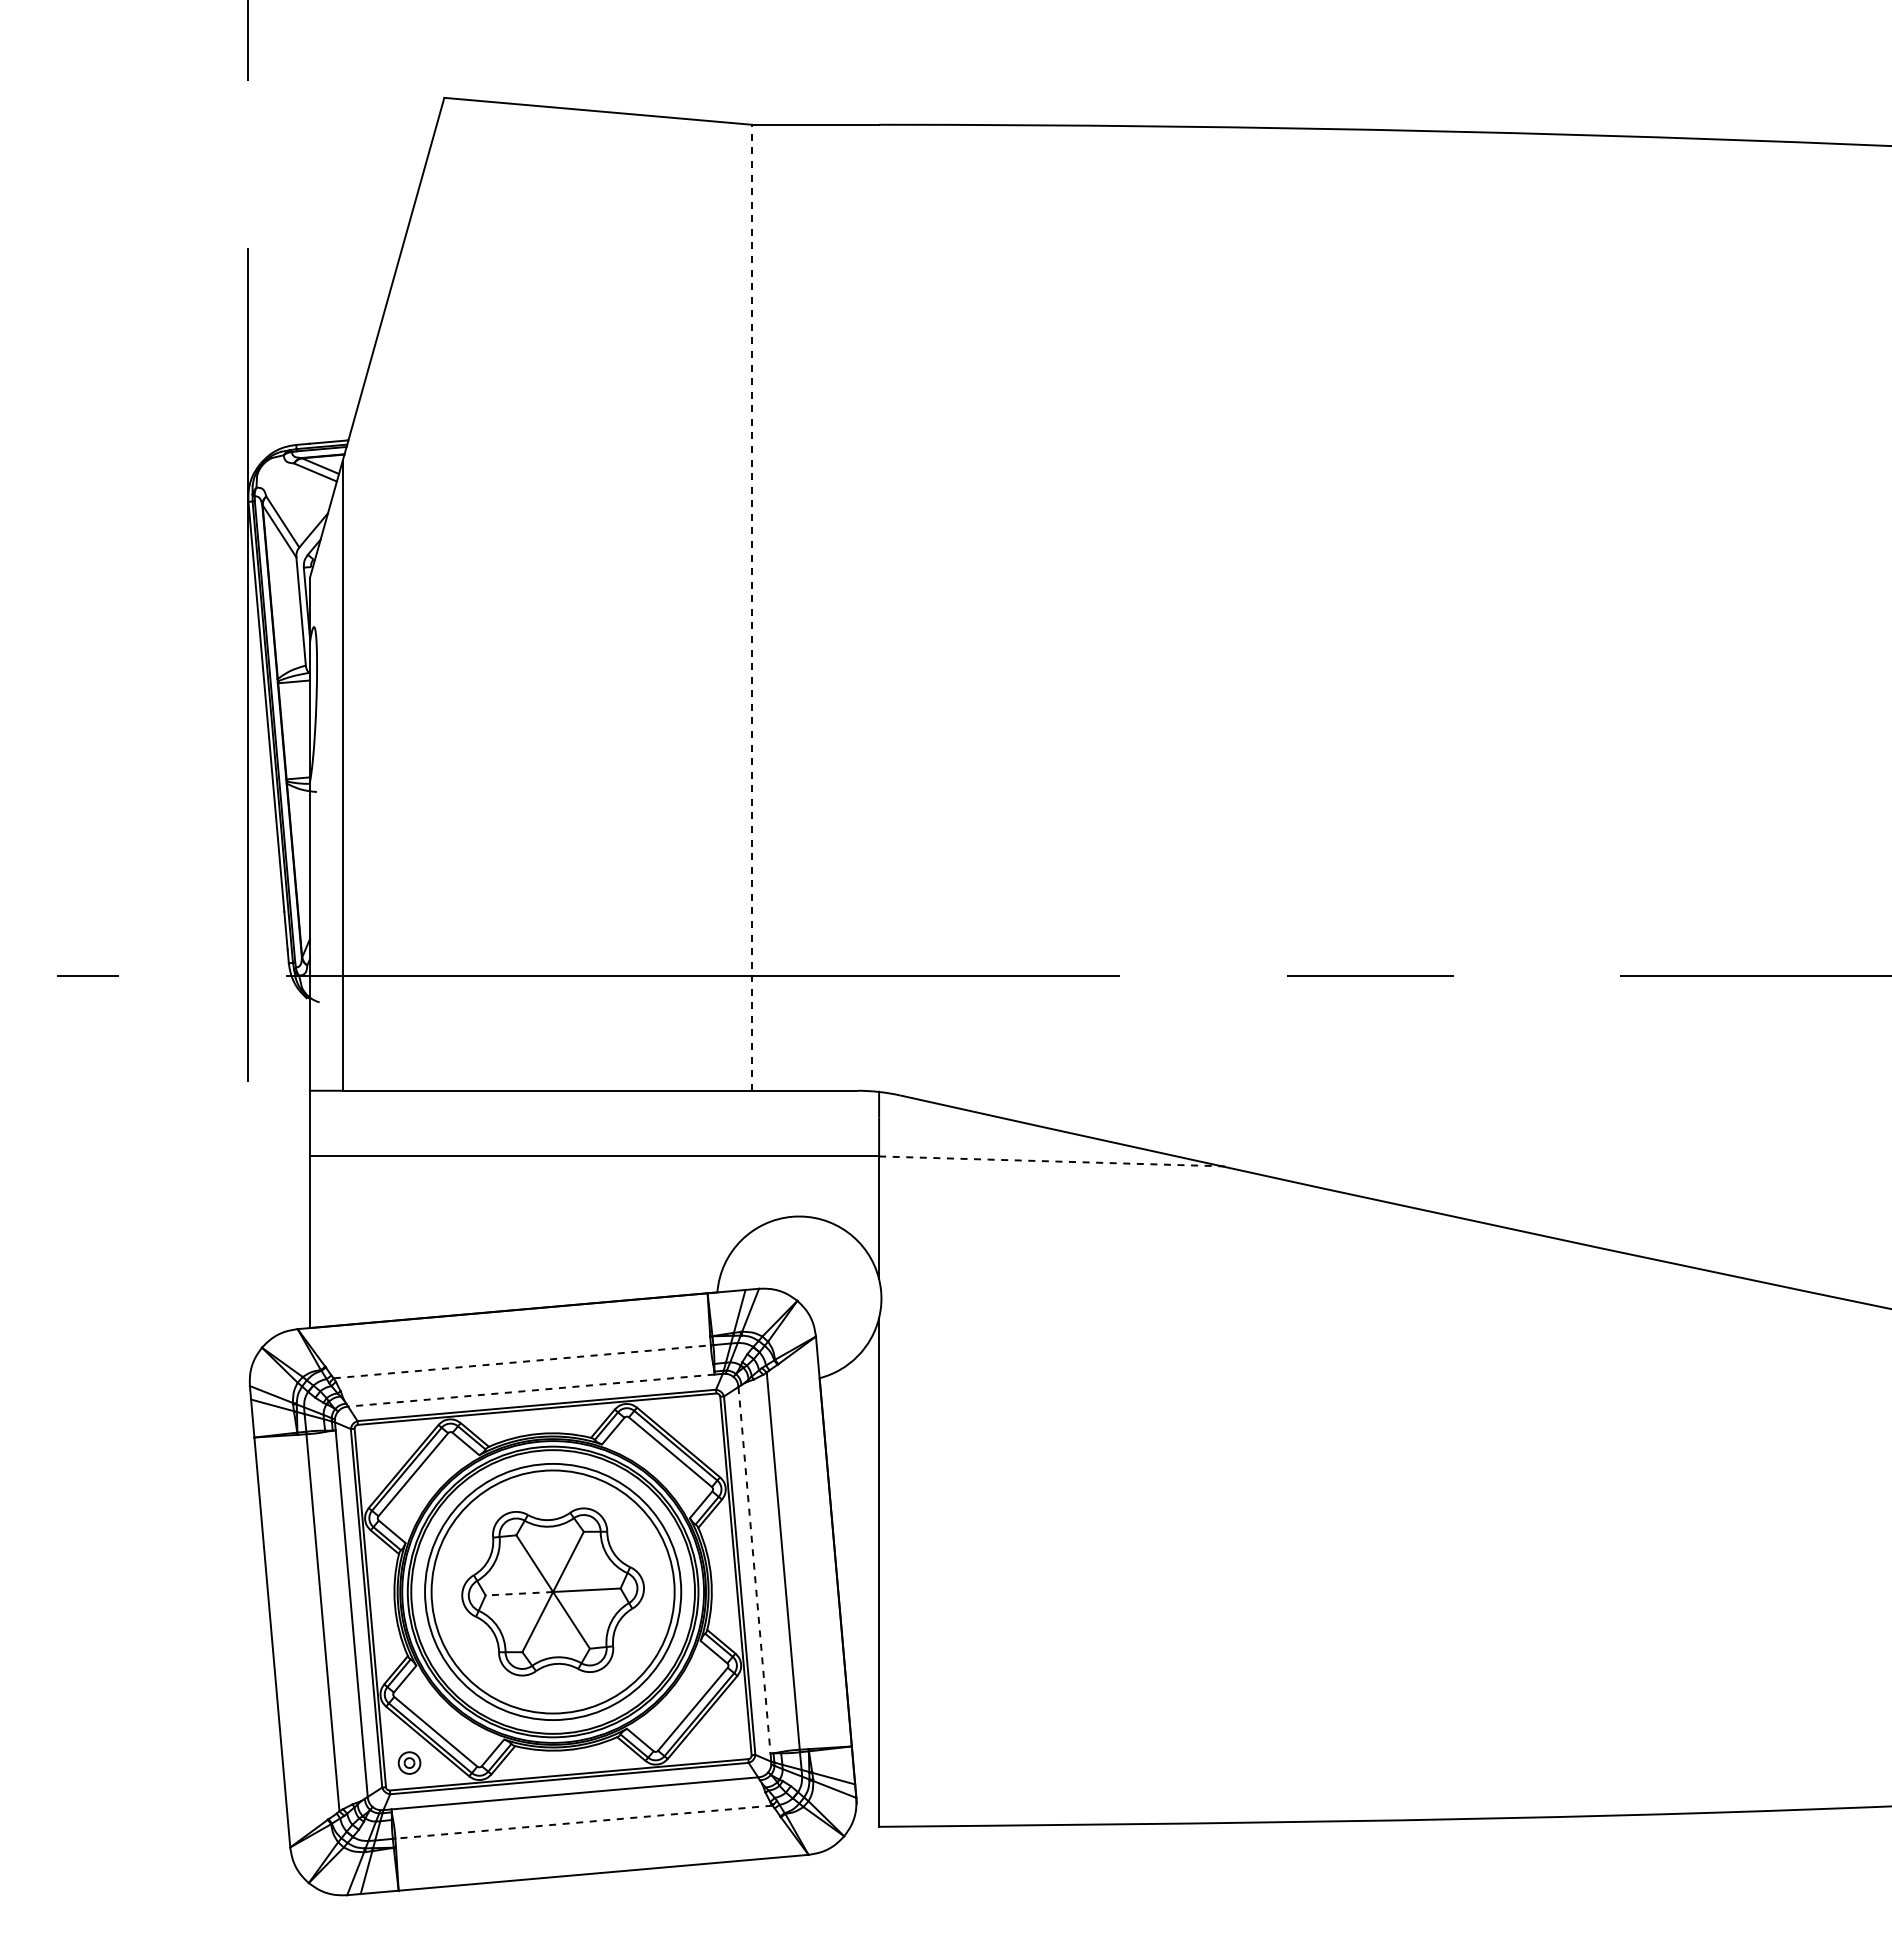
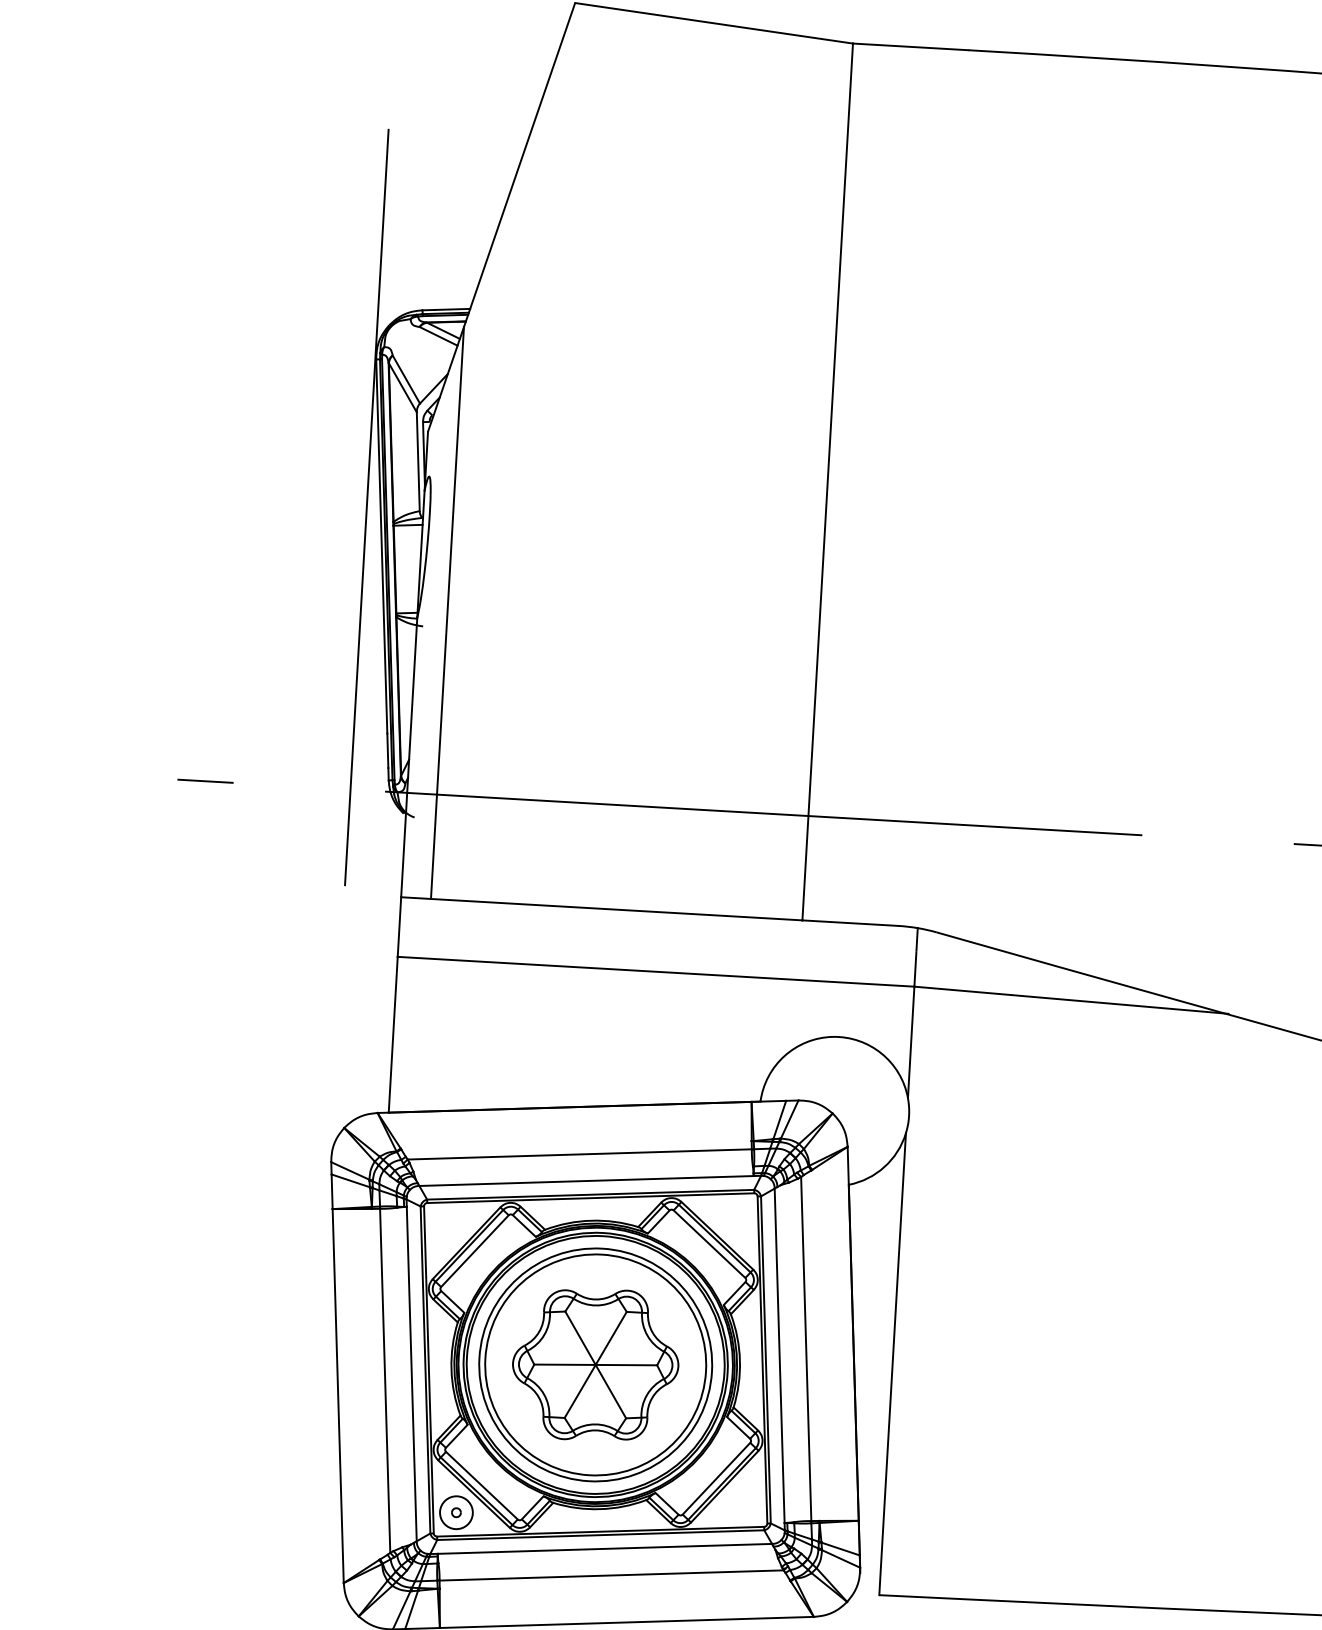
line: (751, 607) -> (827, 481), dashed -> solid
line: (1052, 1161) -> (1071, 1000), dashed -> solid
line: (522, 1361) -> (579, 1154), dashed -> solid
line: (531, 1390) -> (586, 1180), dashed -> solid
line: (754, 1570) -> (779, 1355), dashed -> solid
line: (519, 1593) -> (565, 1364), dashed -> solid
circle: (409, 1763) -> (456, 1513), size x1.67
line: (583, 1822) -> (611, 1575), dashed -> solid

